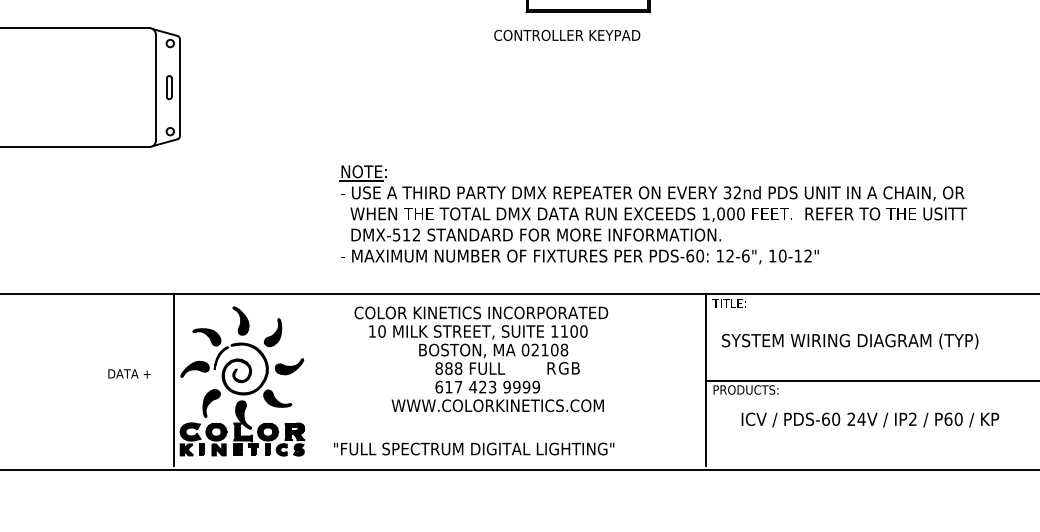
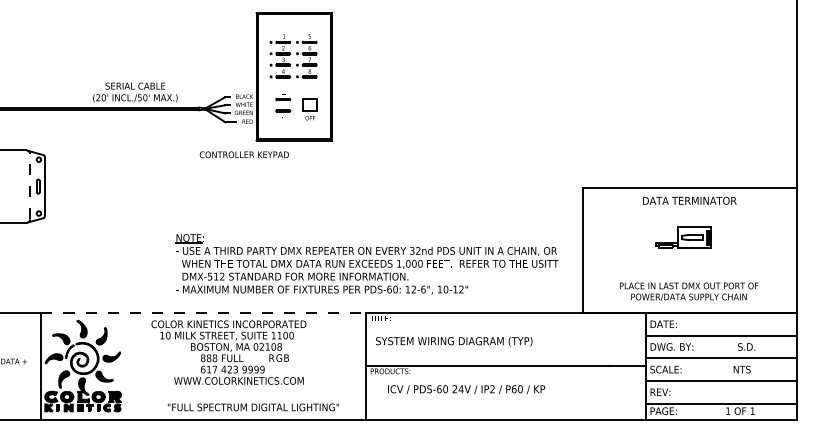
text: (565, 34) -> (243, 154), moved
line: (156, 87) -> (30, 186), solid -> dashed
part: (652, 215) -> (366, 264), moved
line: (441, 293) -> (204, 312), solid -> dashed
text: (474, 449) -> (253, 407), moved

